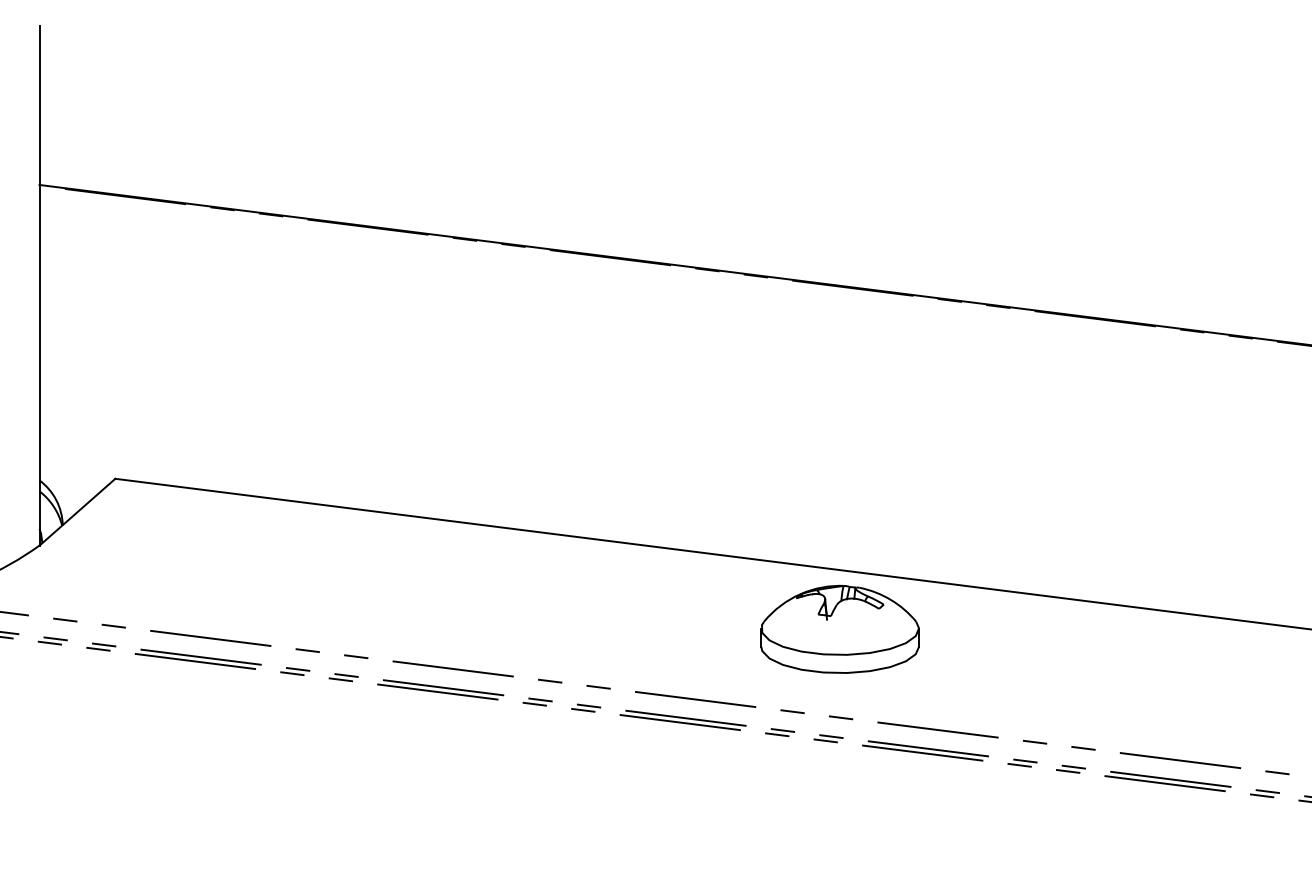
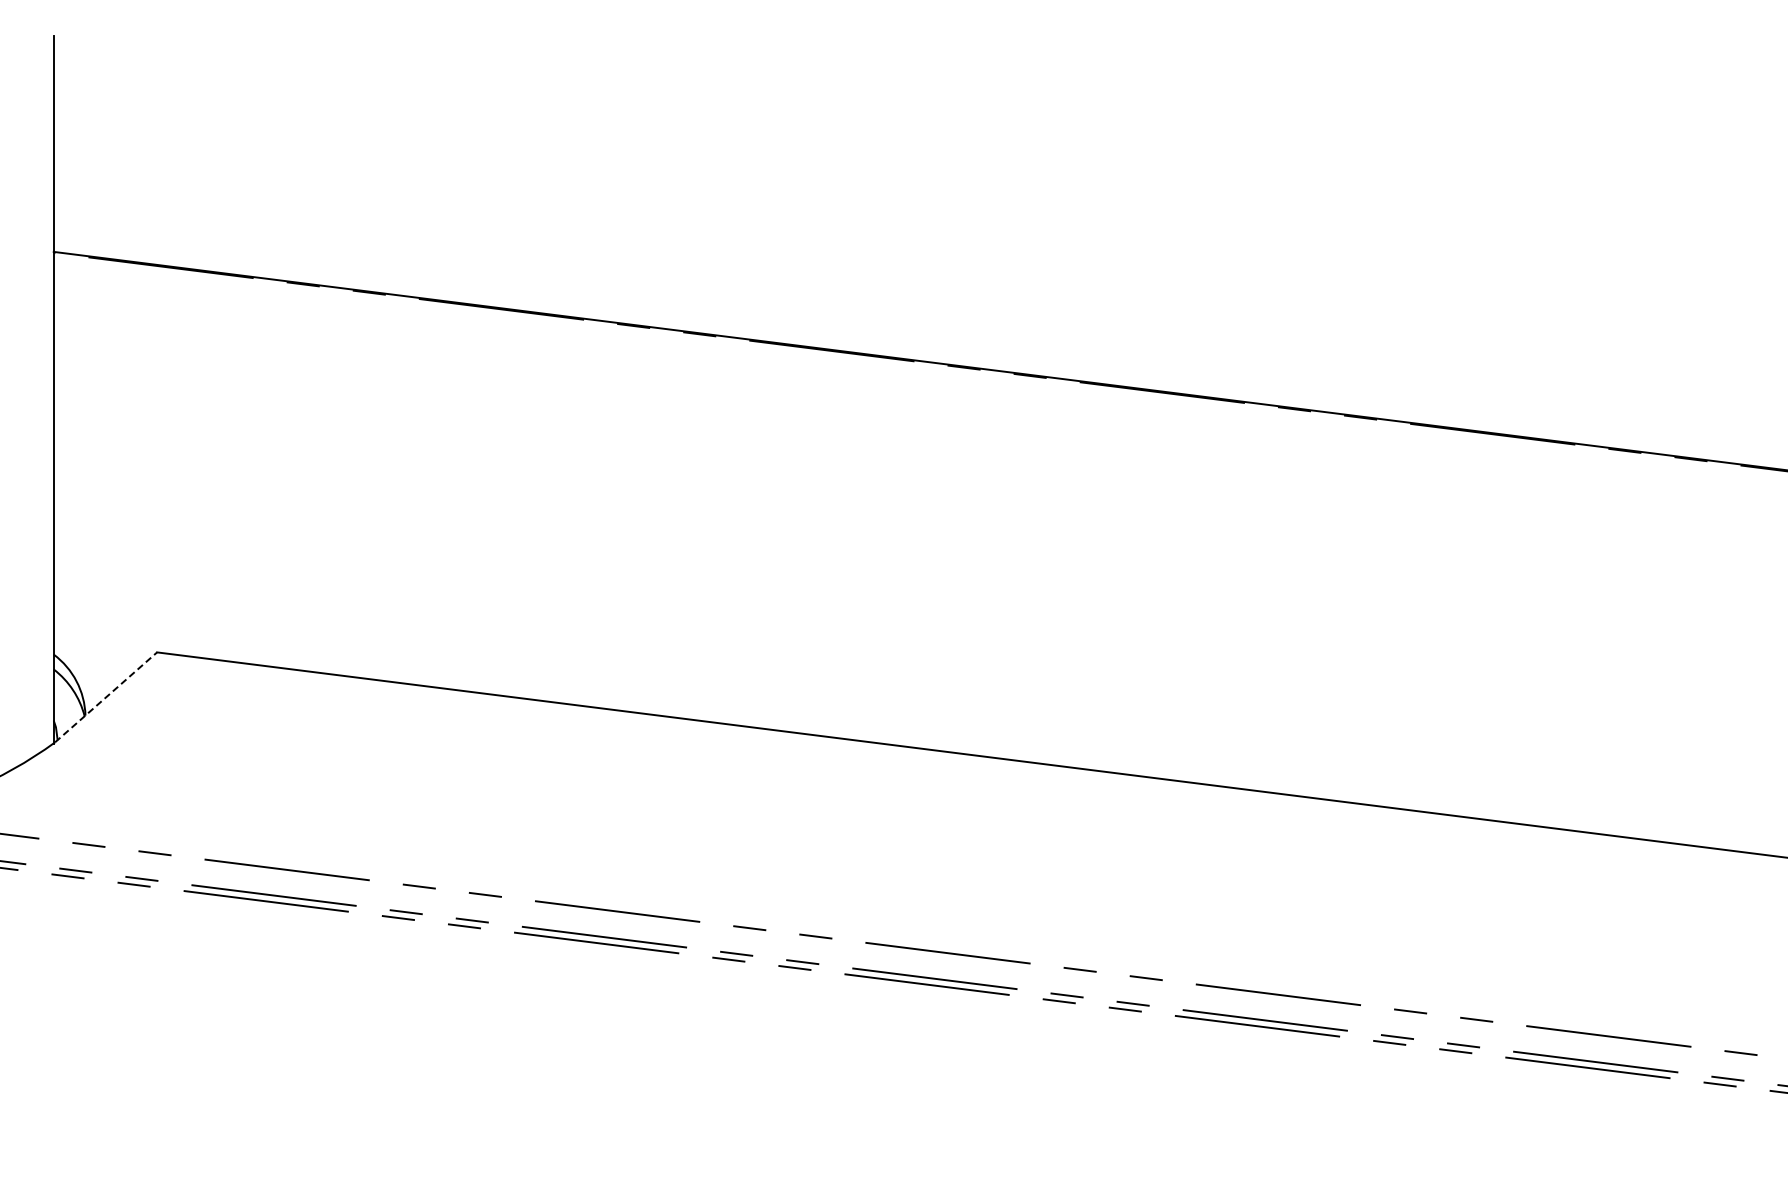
line: (78, 511) -> (106, 697), solid -> dashed
part: (839, 629) -> (1144, 857), removed

